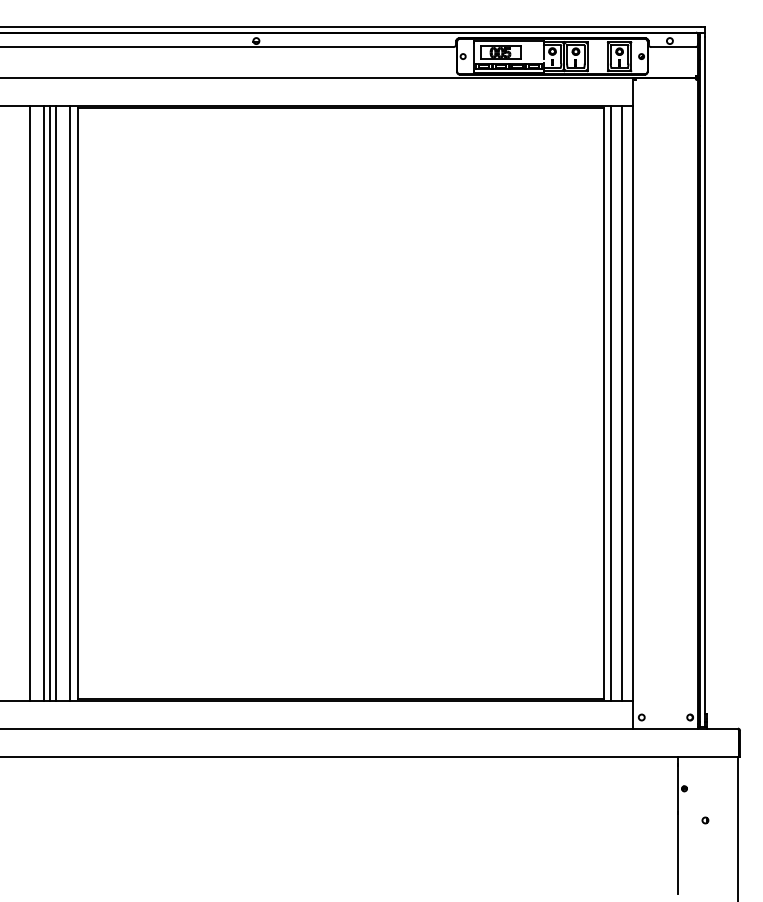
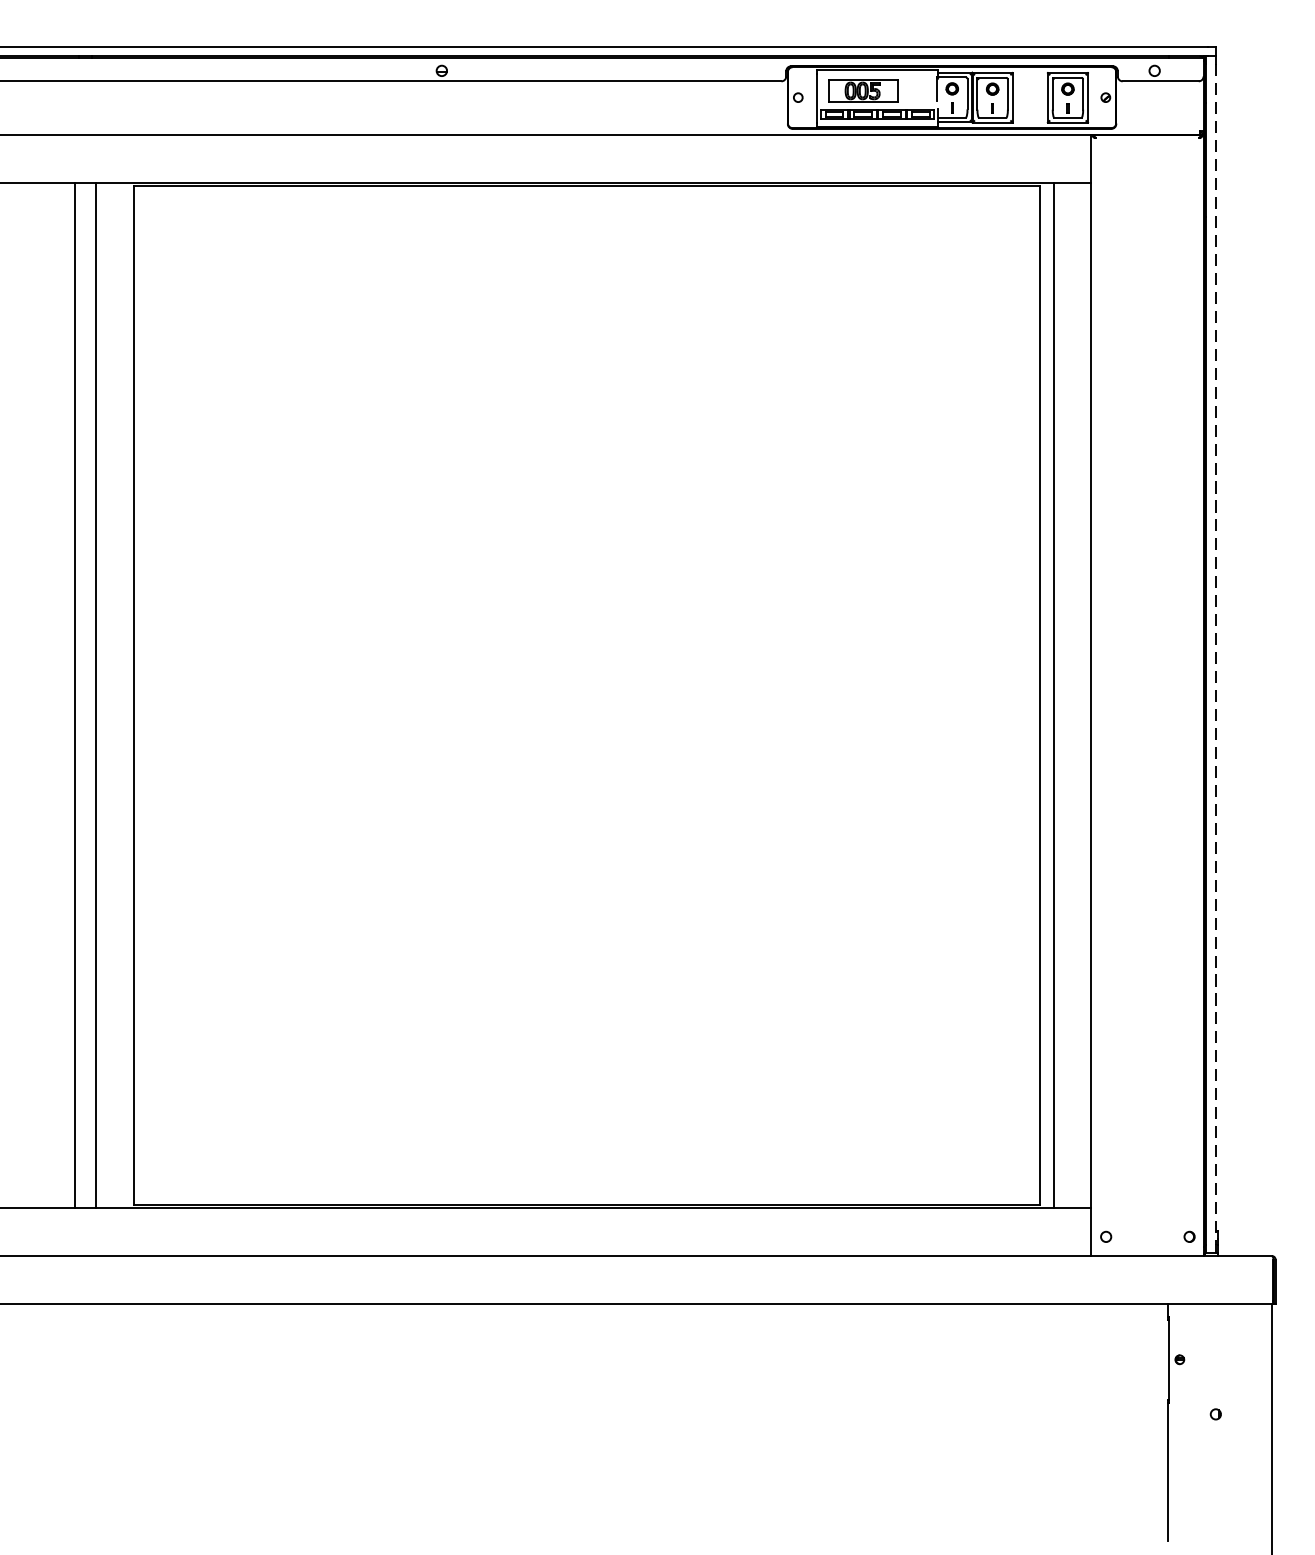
line: (705, 380) -> (1215, 655), solid -> dashed
line: (29, 403) -> (50, 695), removed
line: (49, 403) -> (85, 695), removed
line: (69, 403) -> (119, 695), removed
line: (622, 403) -> (1072, 695), removed

